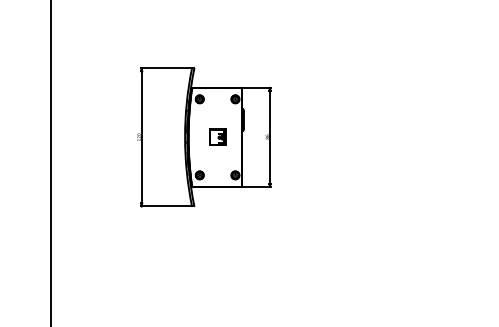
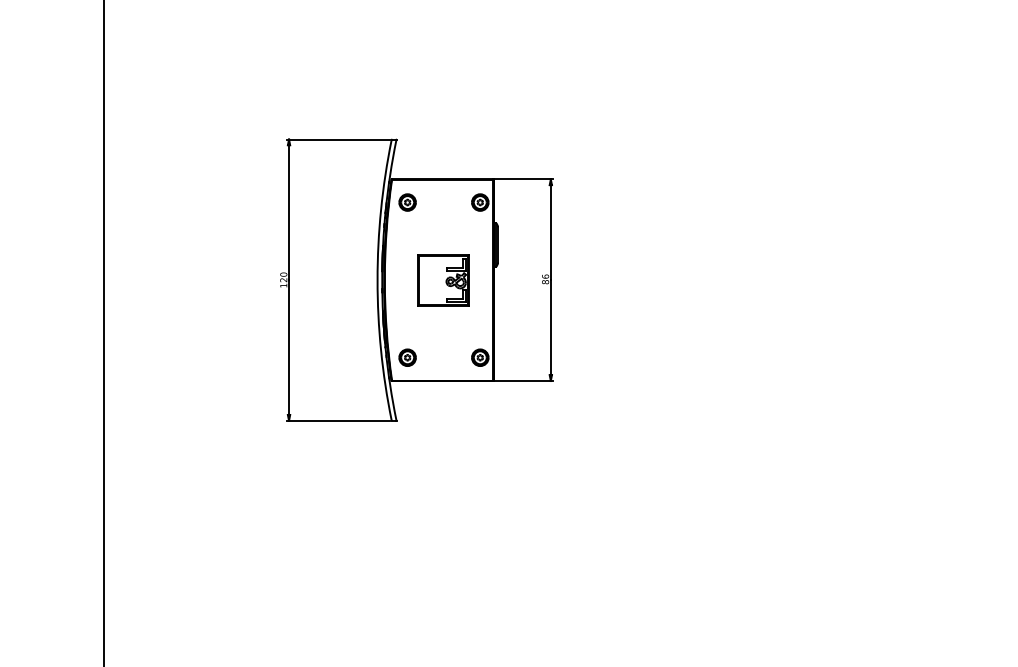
part: (217, 136) -> (443, 278), size x1.6

